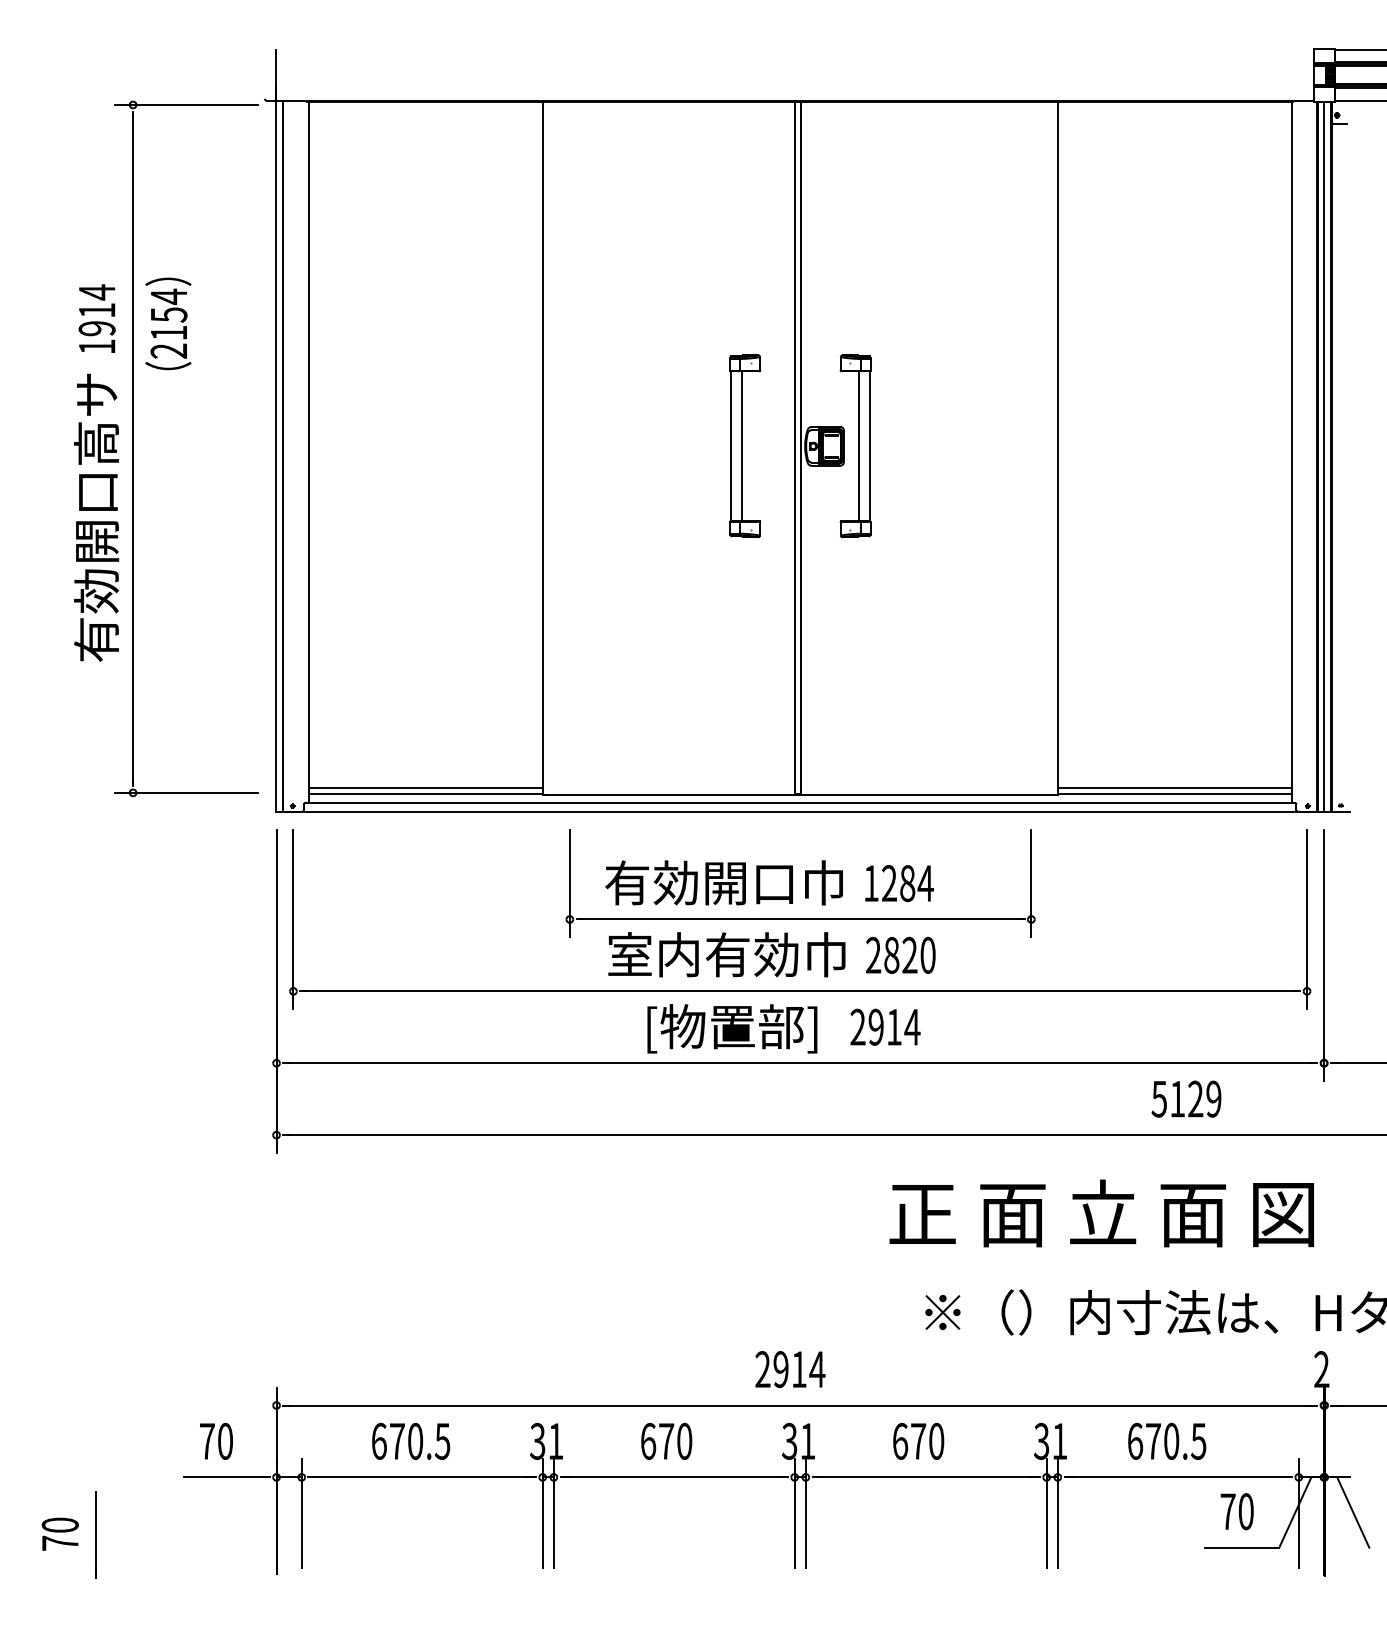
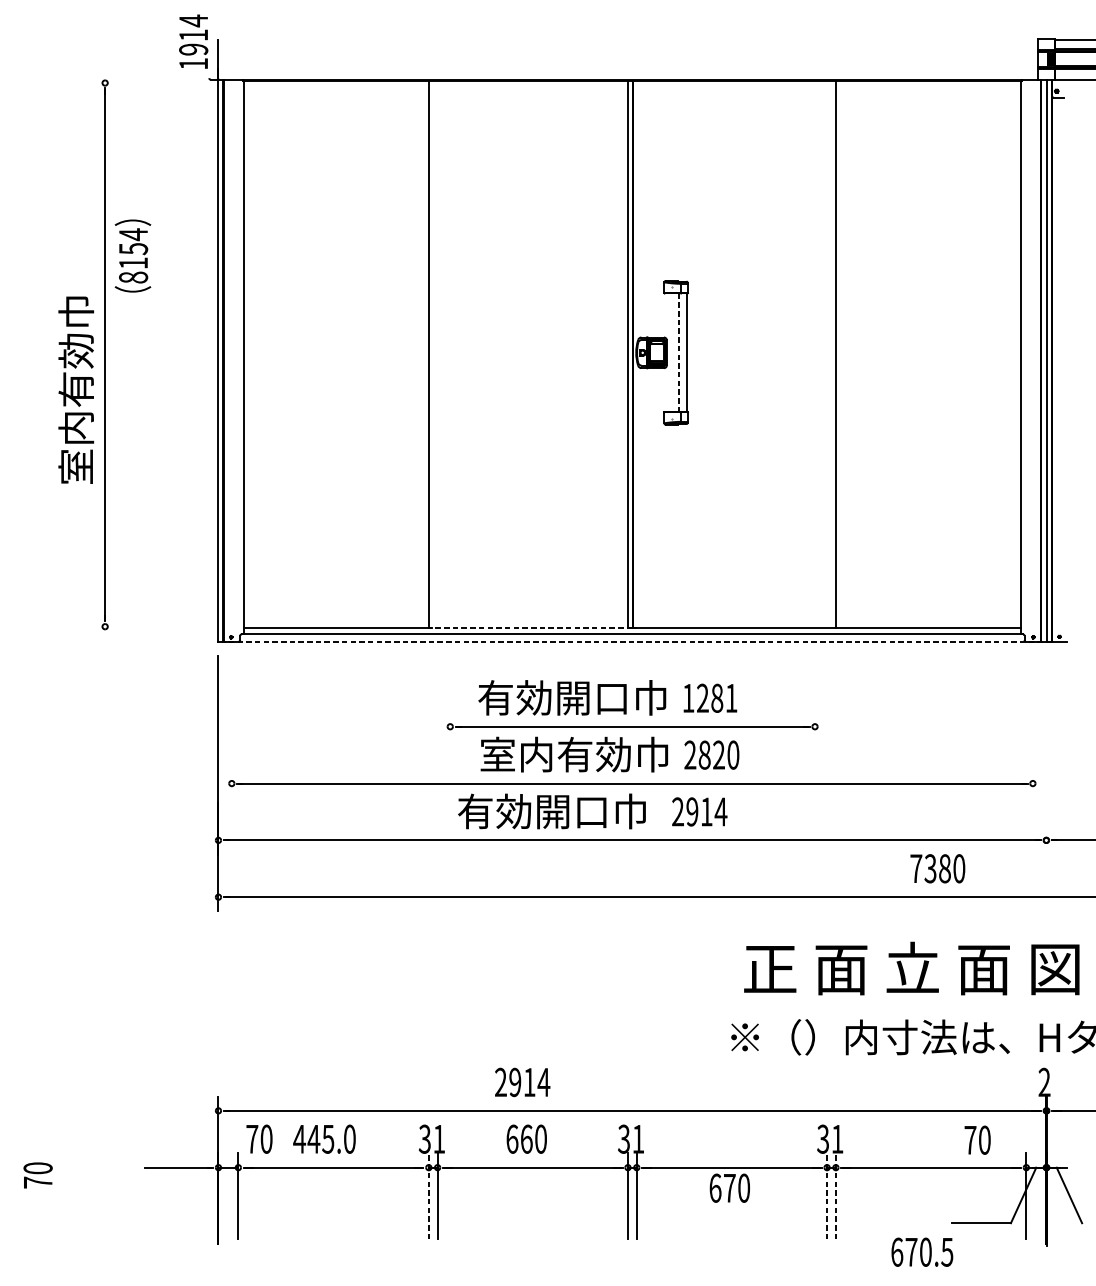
line: (186, 104) -> (147, 82), removed
text: (96, 318) -> (193, 41), moved
text: (168, 350) -> (133, 277), 2154 -> 8154
line: (859, 445) -> (679, 352), solid -> dashed
part: (745, 446) -> (589, 352), removed
text: (96, 517) -> (76, 409), 有効開口高サ -> 室内有効巾
line: (425, 788) -> (336, 623), removed
line: (1174, 788) -> (928, 623), removed
line: (186, 792) -> (147, 626), removed
line: (671, 794) -> (530, 627), solid -> dashed
line: (799, 811) -> (631, 641), solid -> dashed
line: (569, 883) -> (450, 698), removed
text: (925, 883) -> (731, 698), 1284 -> 1281
line: (1031, 883) -> (815, 698), removed
line: (293, 919) -> (231, 726), removed
line: (1307, 919) -> (1033, 726), removed
line: (1323, 955) -> (1045, 755), removed
text: (698, 1028) -> (551, 812), [物置部] -> 有効開口巾
text: (1186, 1098) -> (937, 868), 5129 -> 7380
text: (1101, 1213) -> (911, 968), moved
text: (790, 1369) -> (522, 1082), moved
text: (216, 1440) -> (259, 1138), moved
text: (410, 1440) -> (324, 1138), 670.5 -> 445.0
text: (666, 1440) -> (526, 1138), 670 -> 660
text: (918, 1440) -> (729, 1187), moved
text: (1167, 1440) -> (922, 1251), moved
text: (1236, 1511) -> (977, 1140), moved
line: (542, 1513) -> (428, 1196), solid -> dashed
line: (1046, 1513) -> (826, 1196), solid -> dashed
line: (1057, 1513) -> (835, 1196), solid -> dashed
text: (59, 1533) -> (37, 1174), moved
line: (95, 1534) -> (75, 1212), removed

